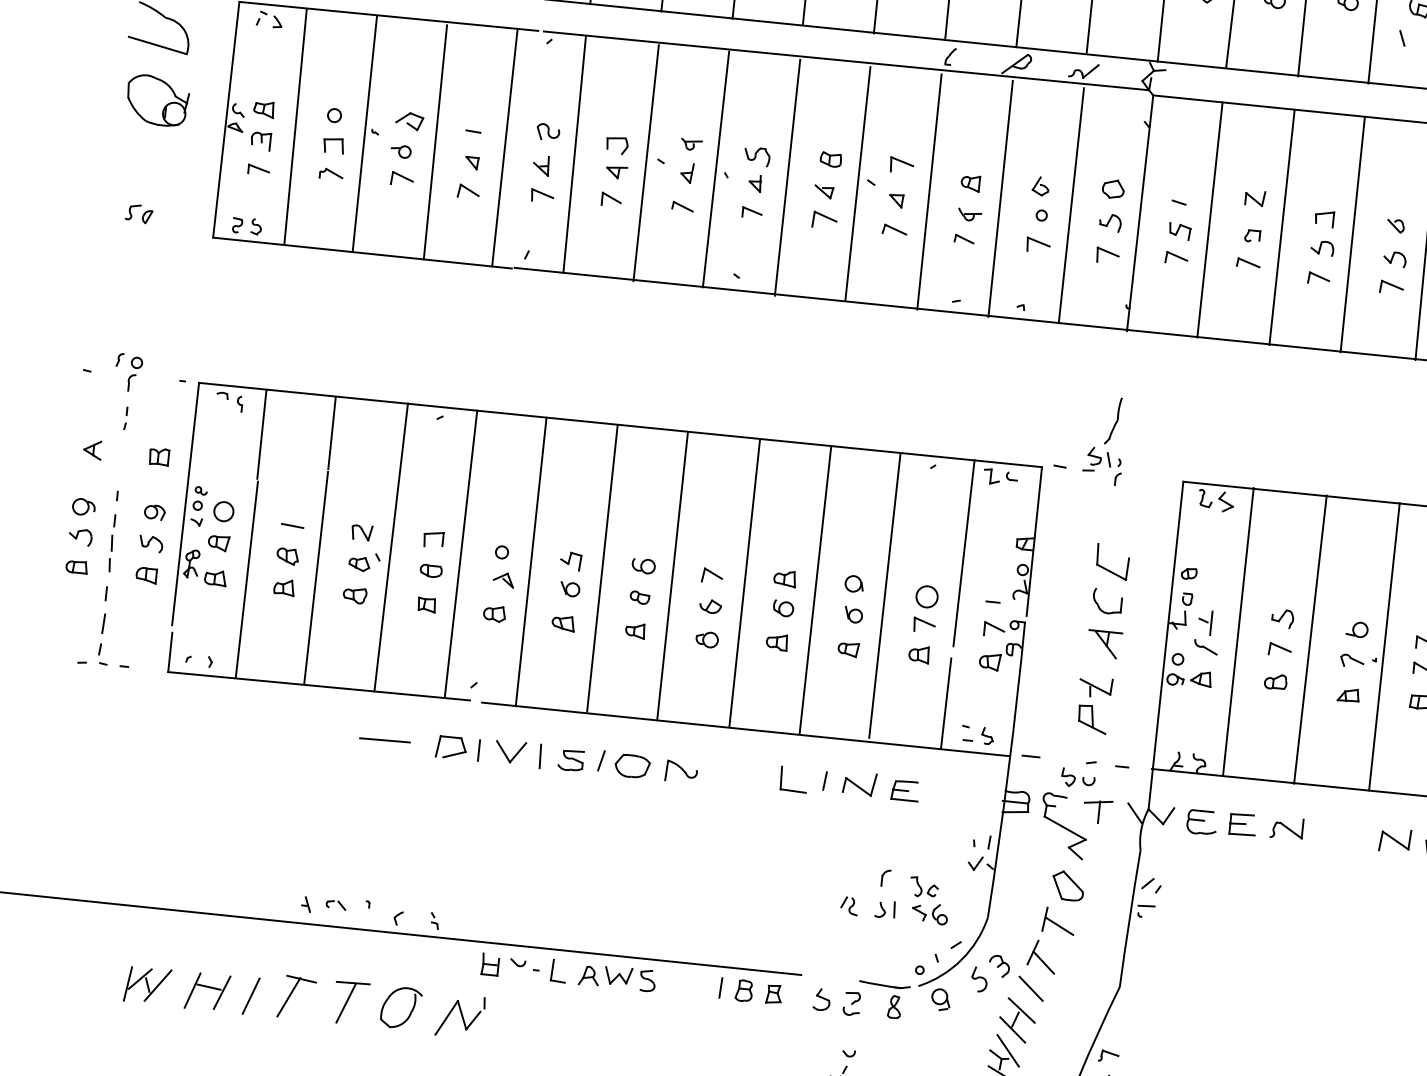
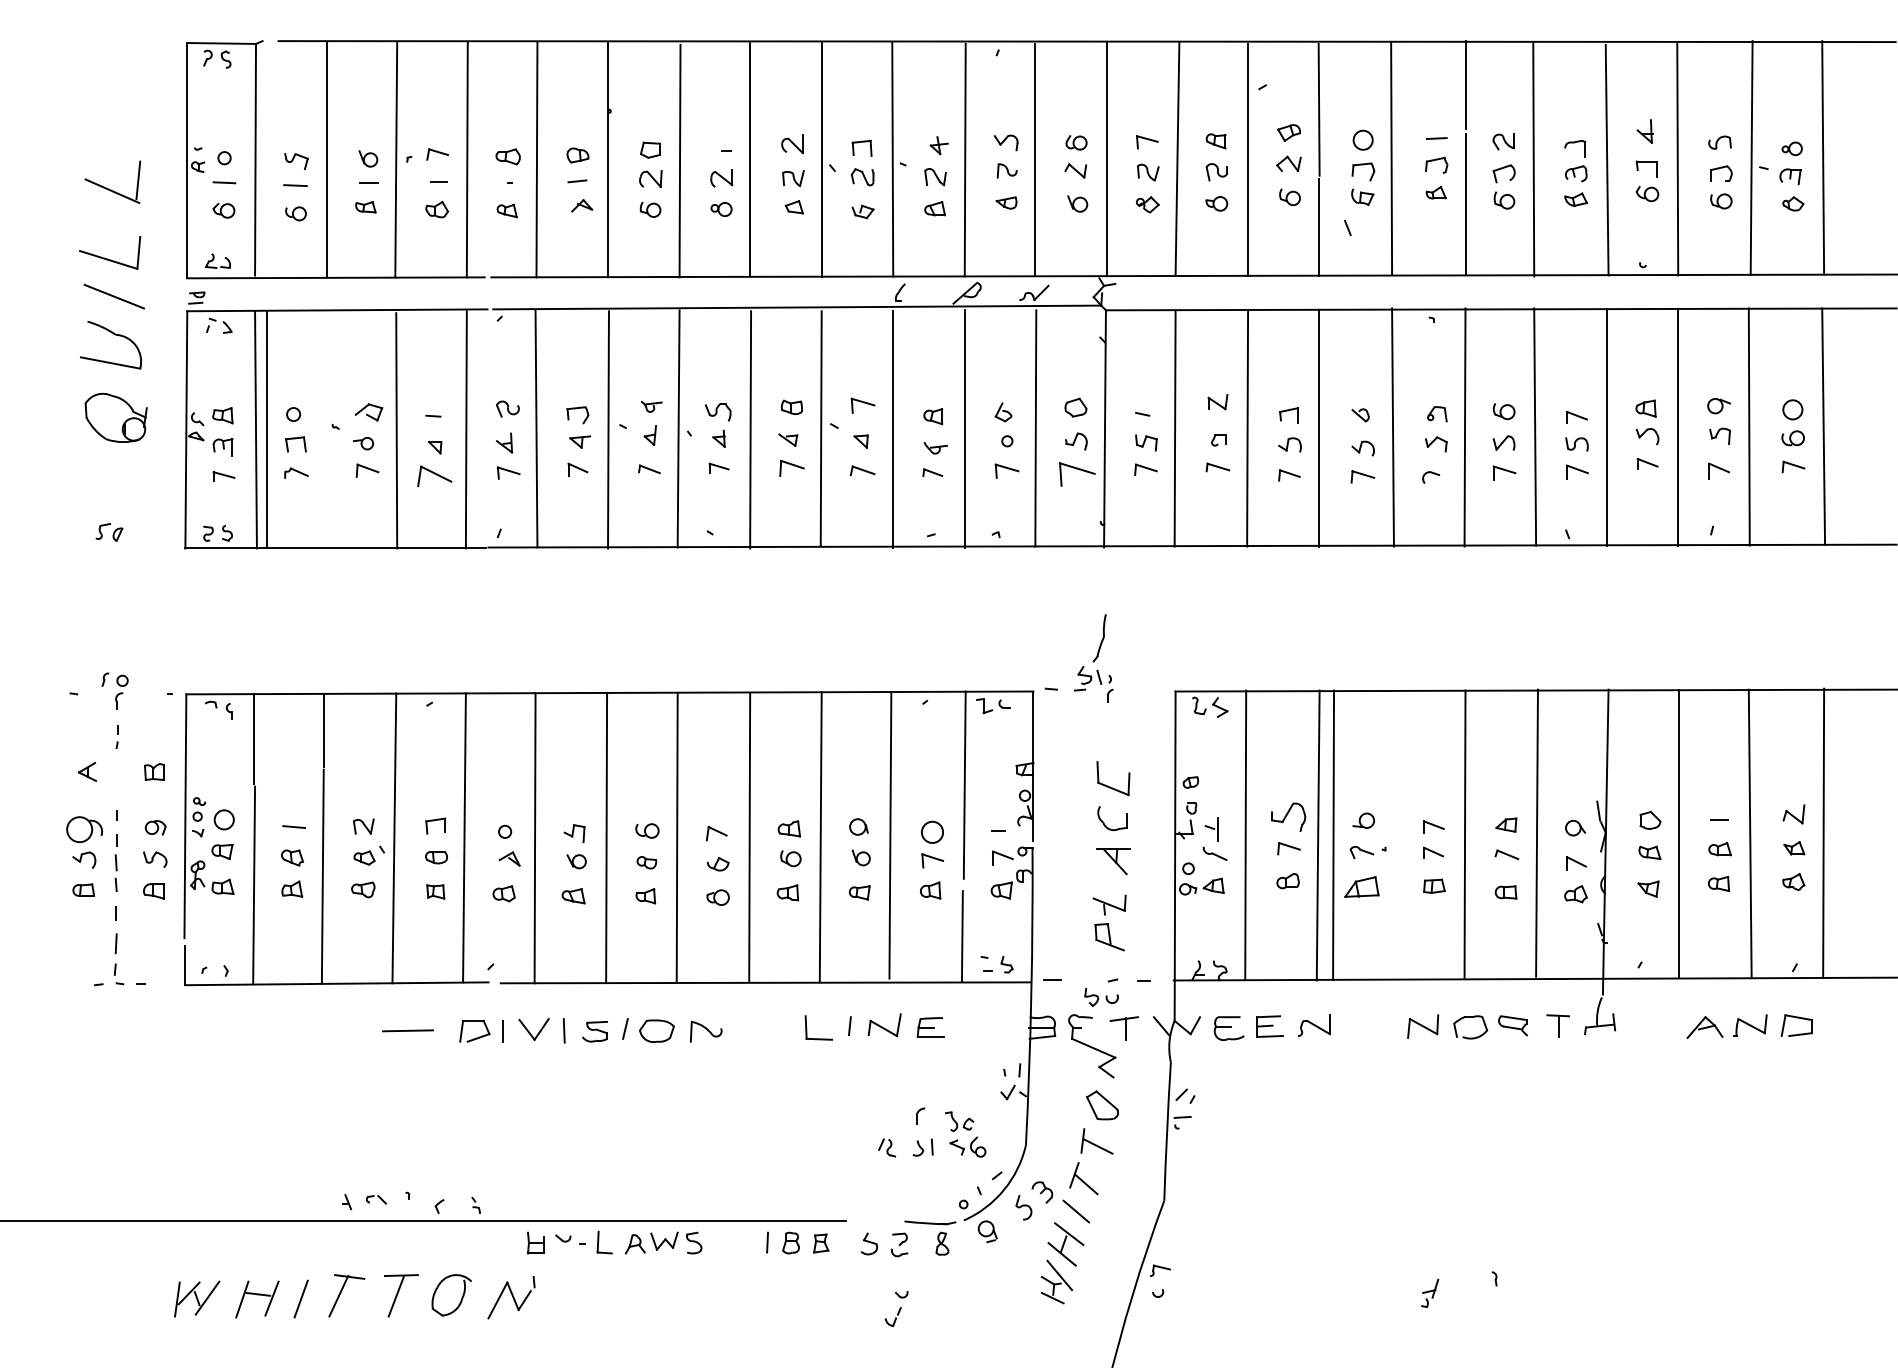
line: (364, 133) -> (266, 429), moved
part: (468, 191) -> (434, 476), size x1.6
part: (1107, 255) -> (1076, 474), size x1.6
part: (83, 506) -> (84, 829), size x1.6
part: (1282, 618) -> (1288, 817), size x1.6
line: (1384, 646) -> (1333, 834), moved
part: (1348, 694) -> (1361, 886), size x1.6

